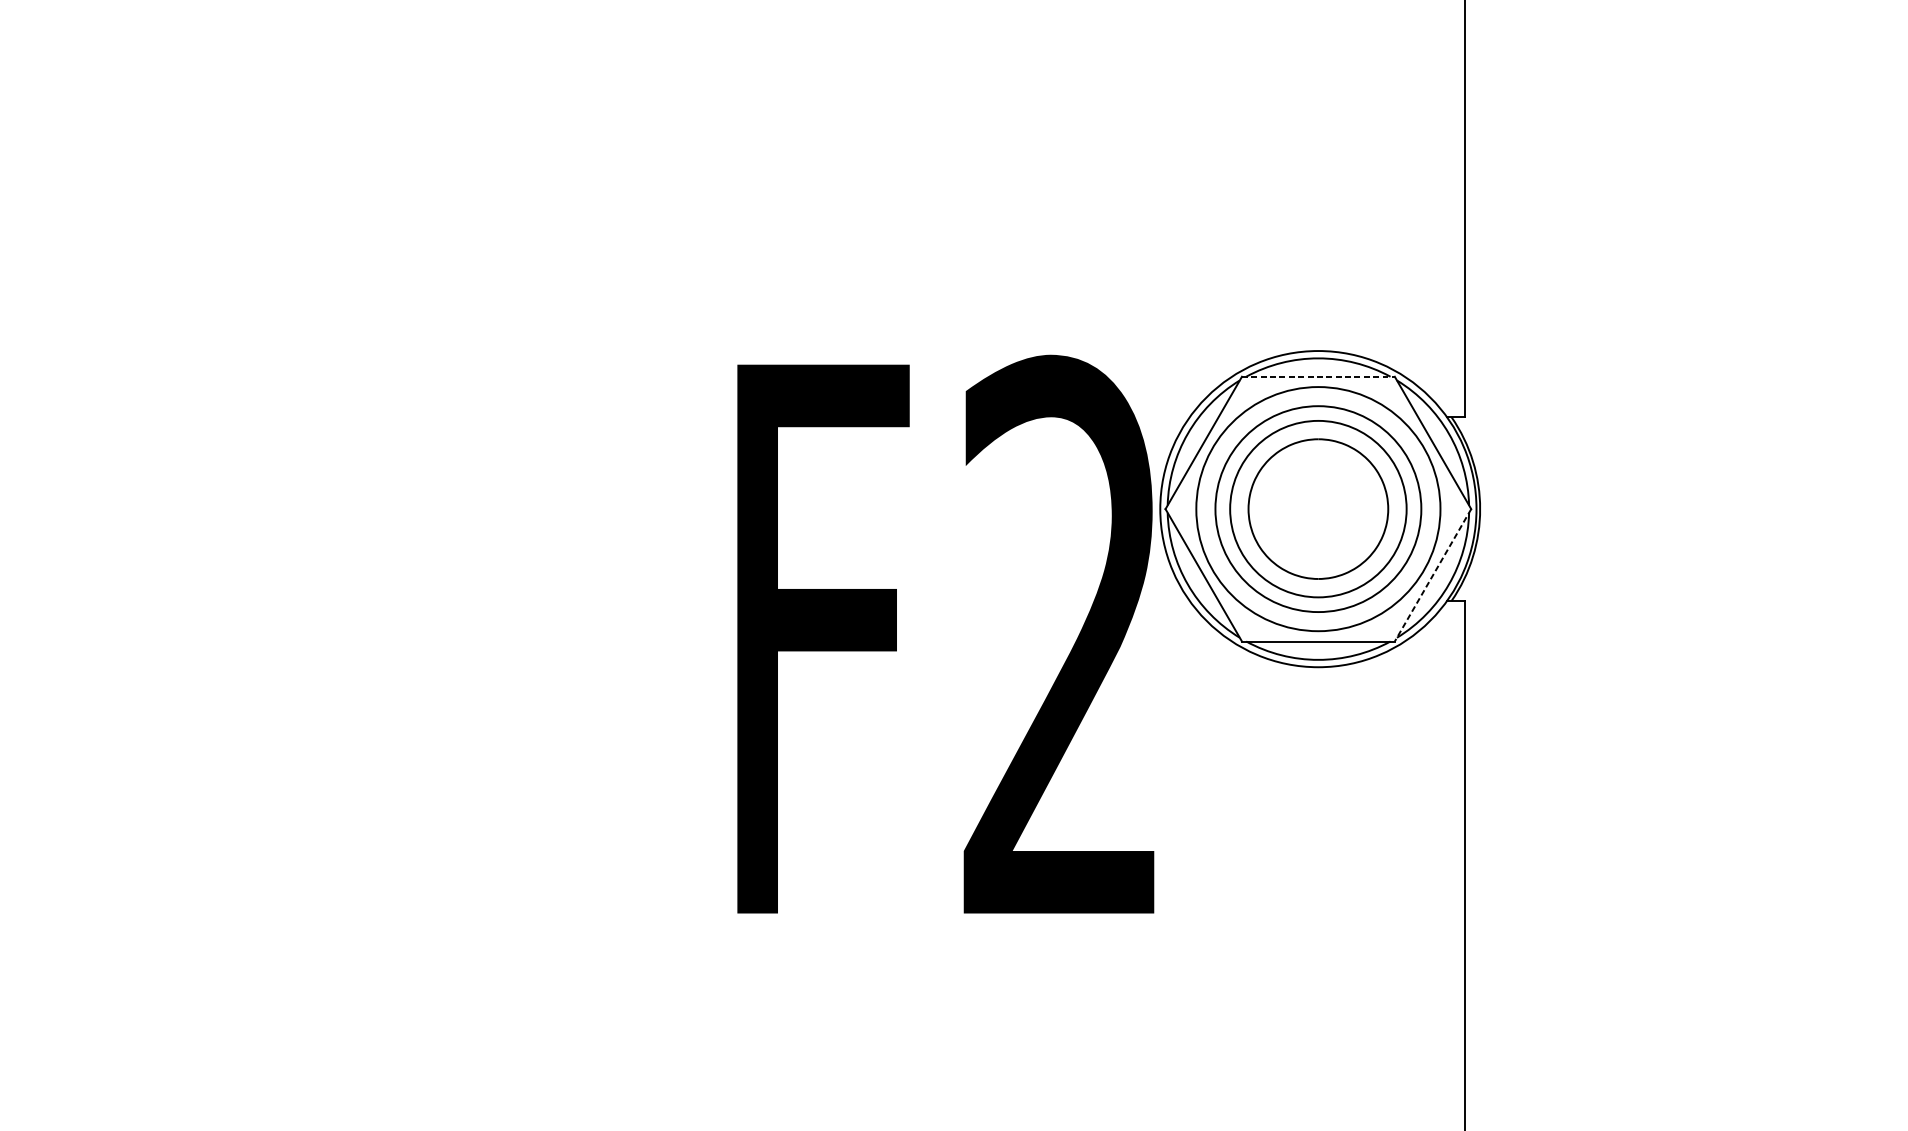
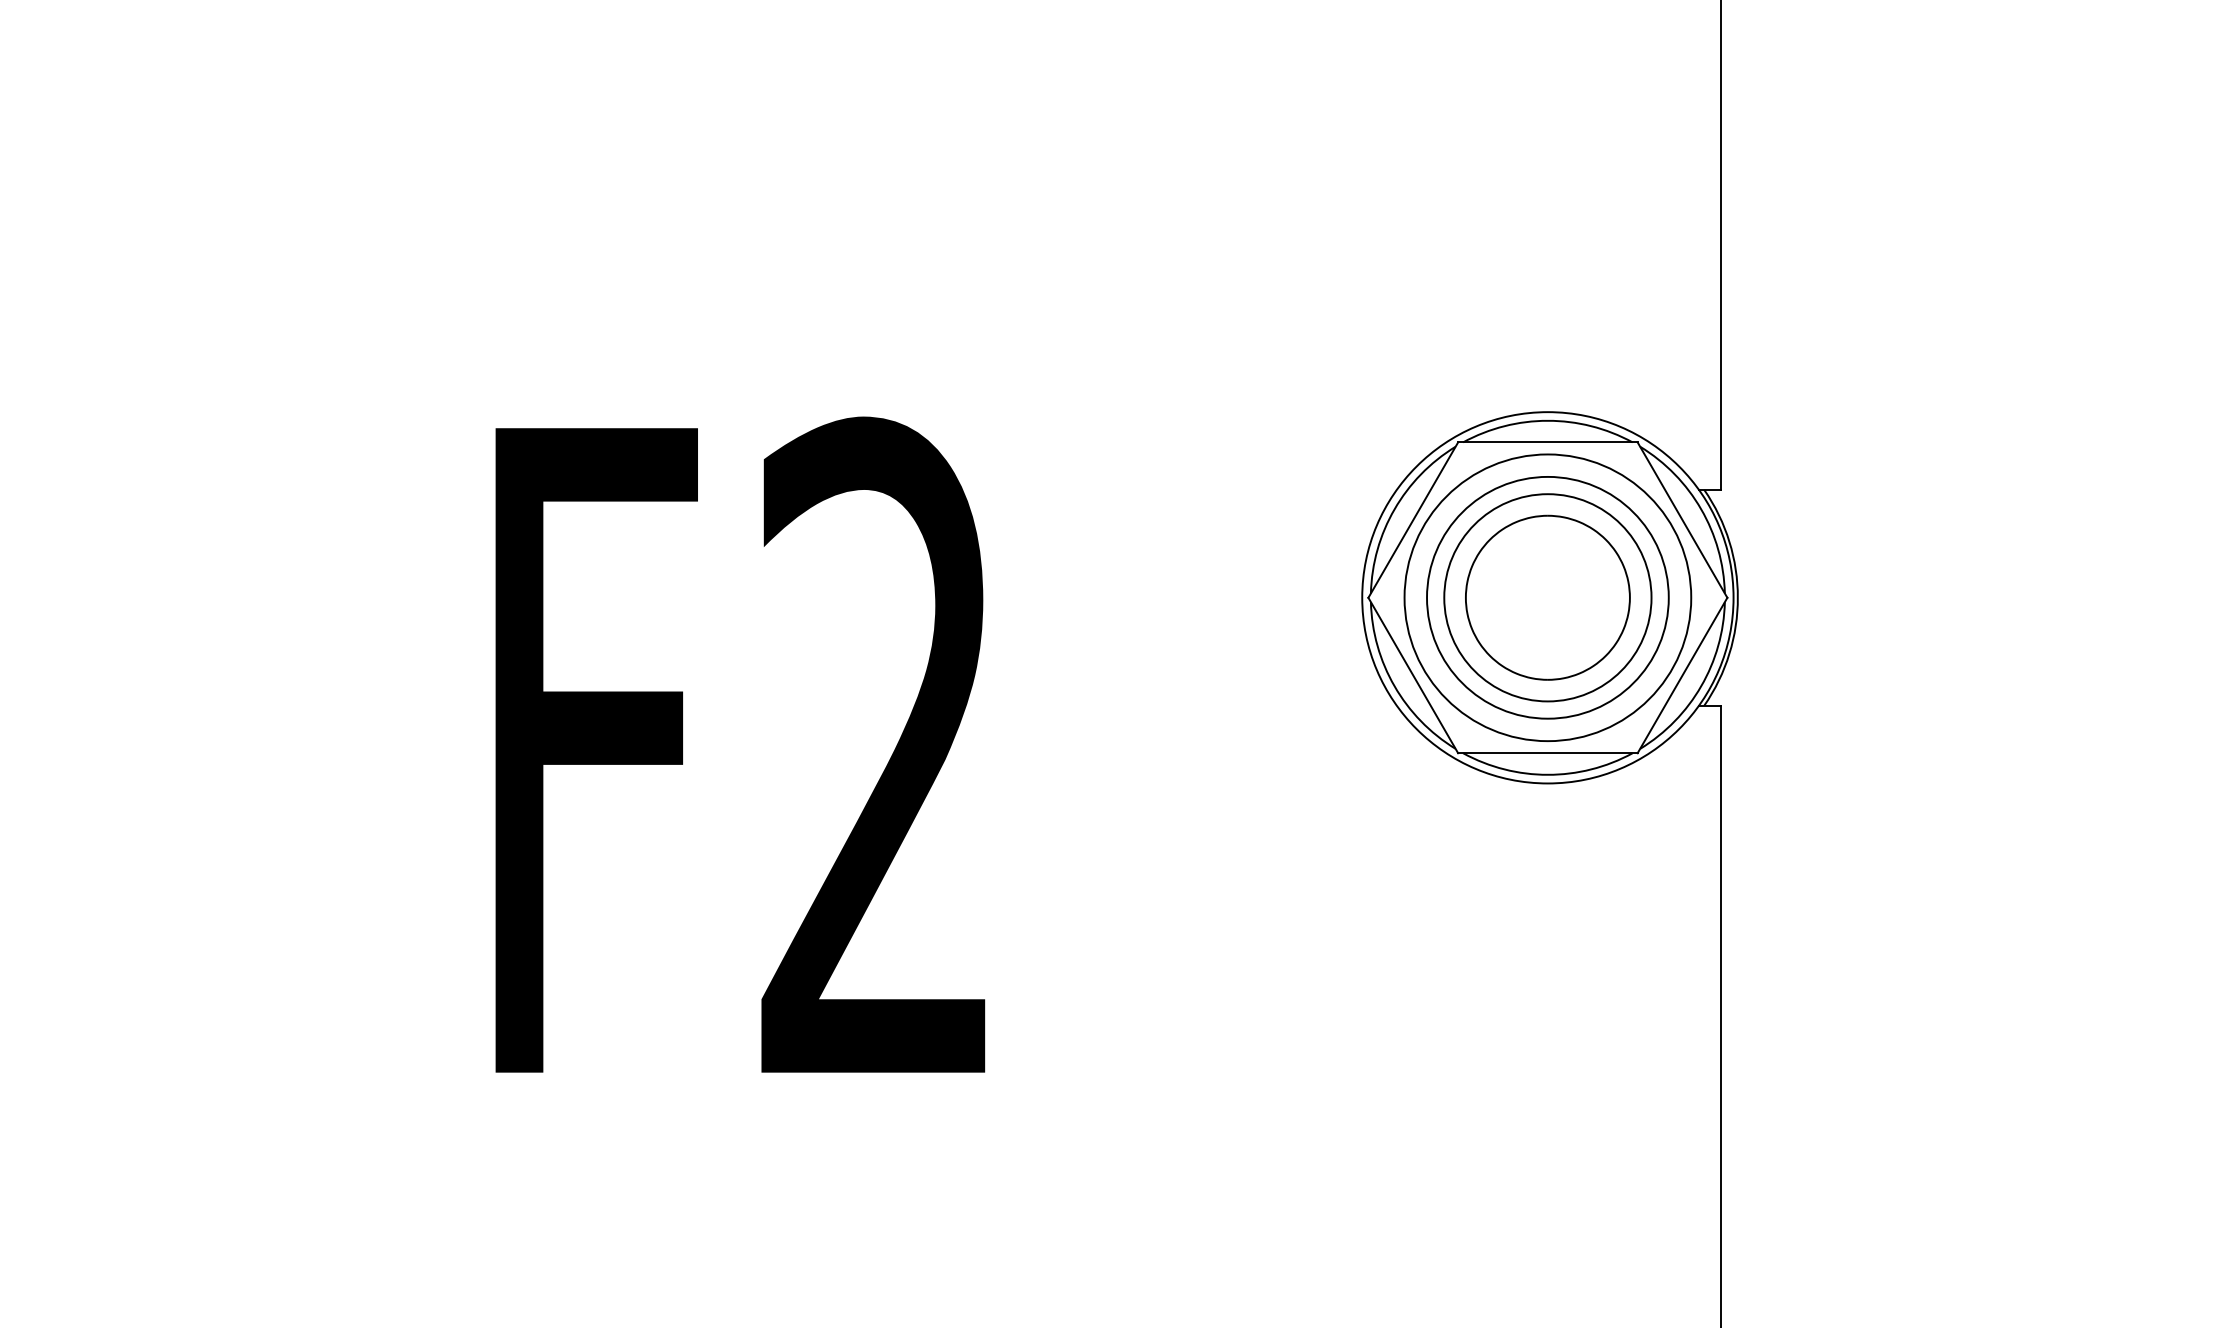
line: (1318, 376) -> (1547, 442), dashed -> solid
line: (1433, 575) -> (1682, 675), dashed -> solid
text: (945, 634) -> (740, 744), moved

